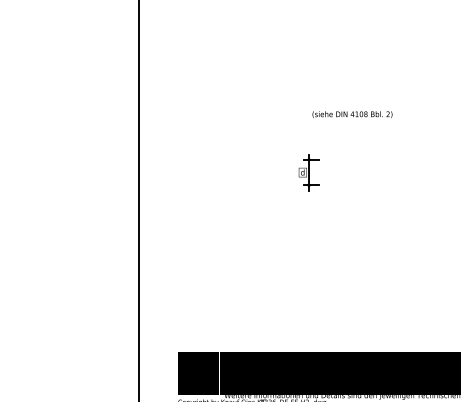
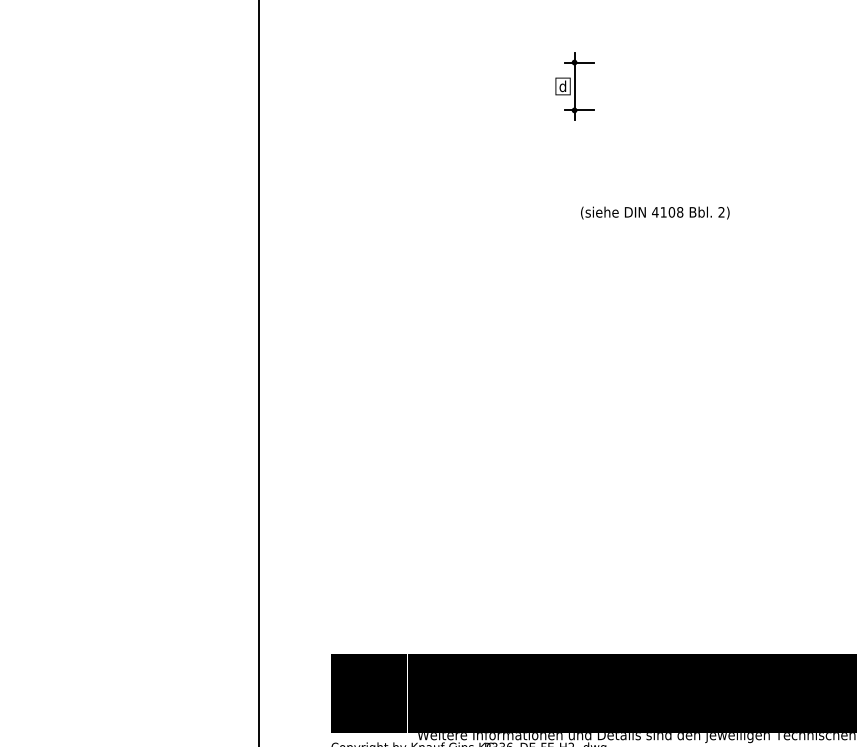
part: (308, 172) -> (573, 86), moved

